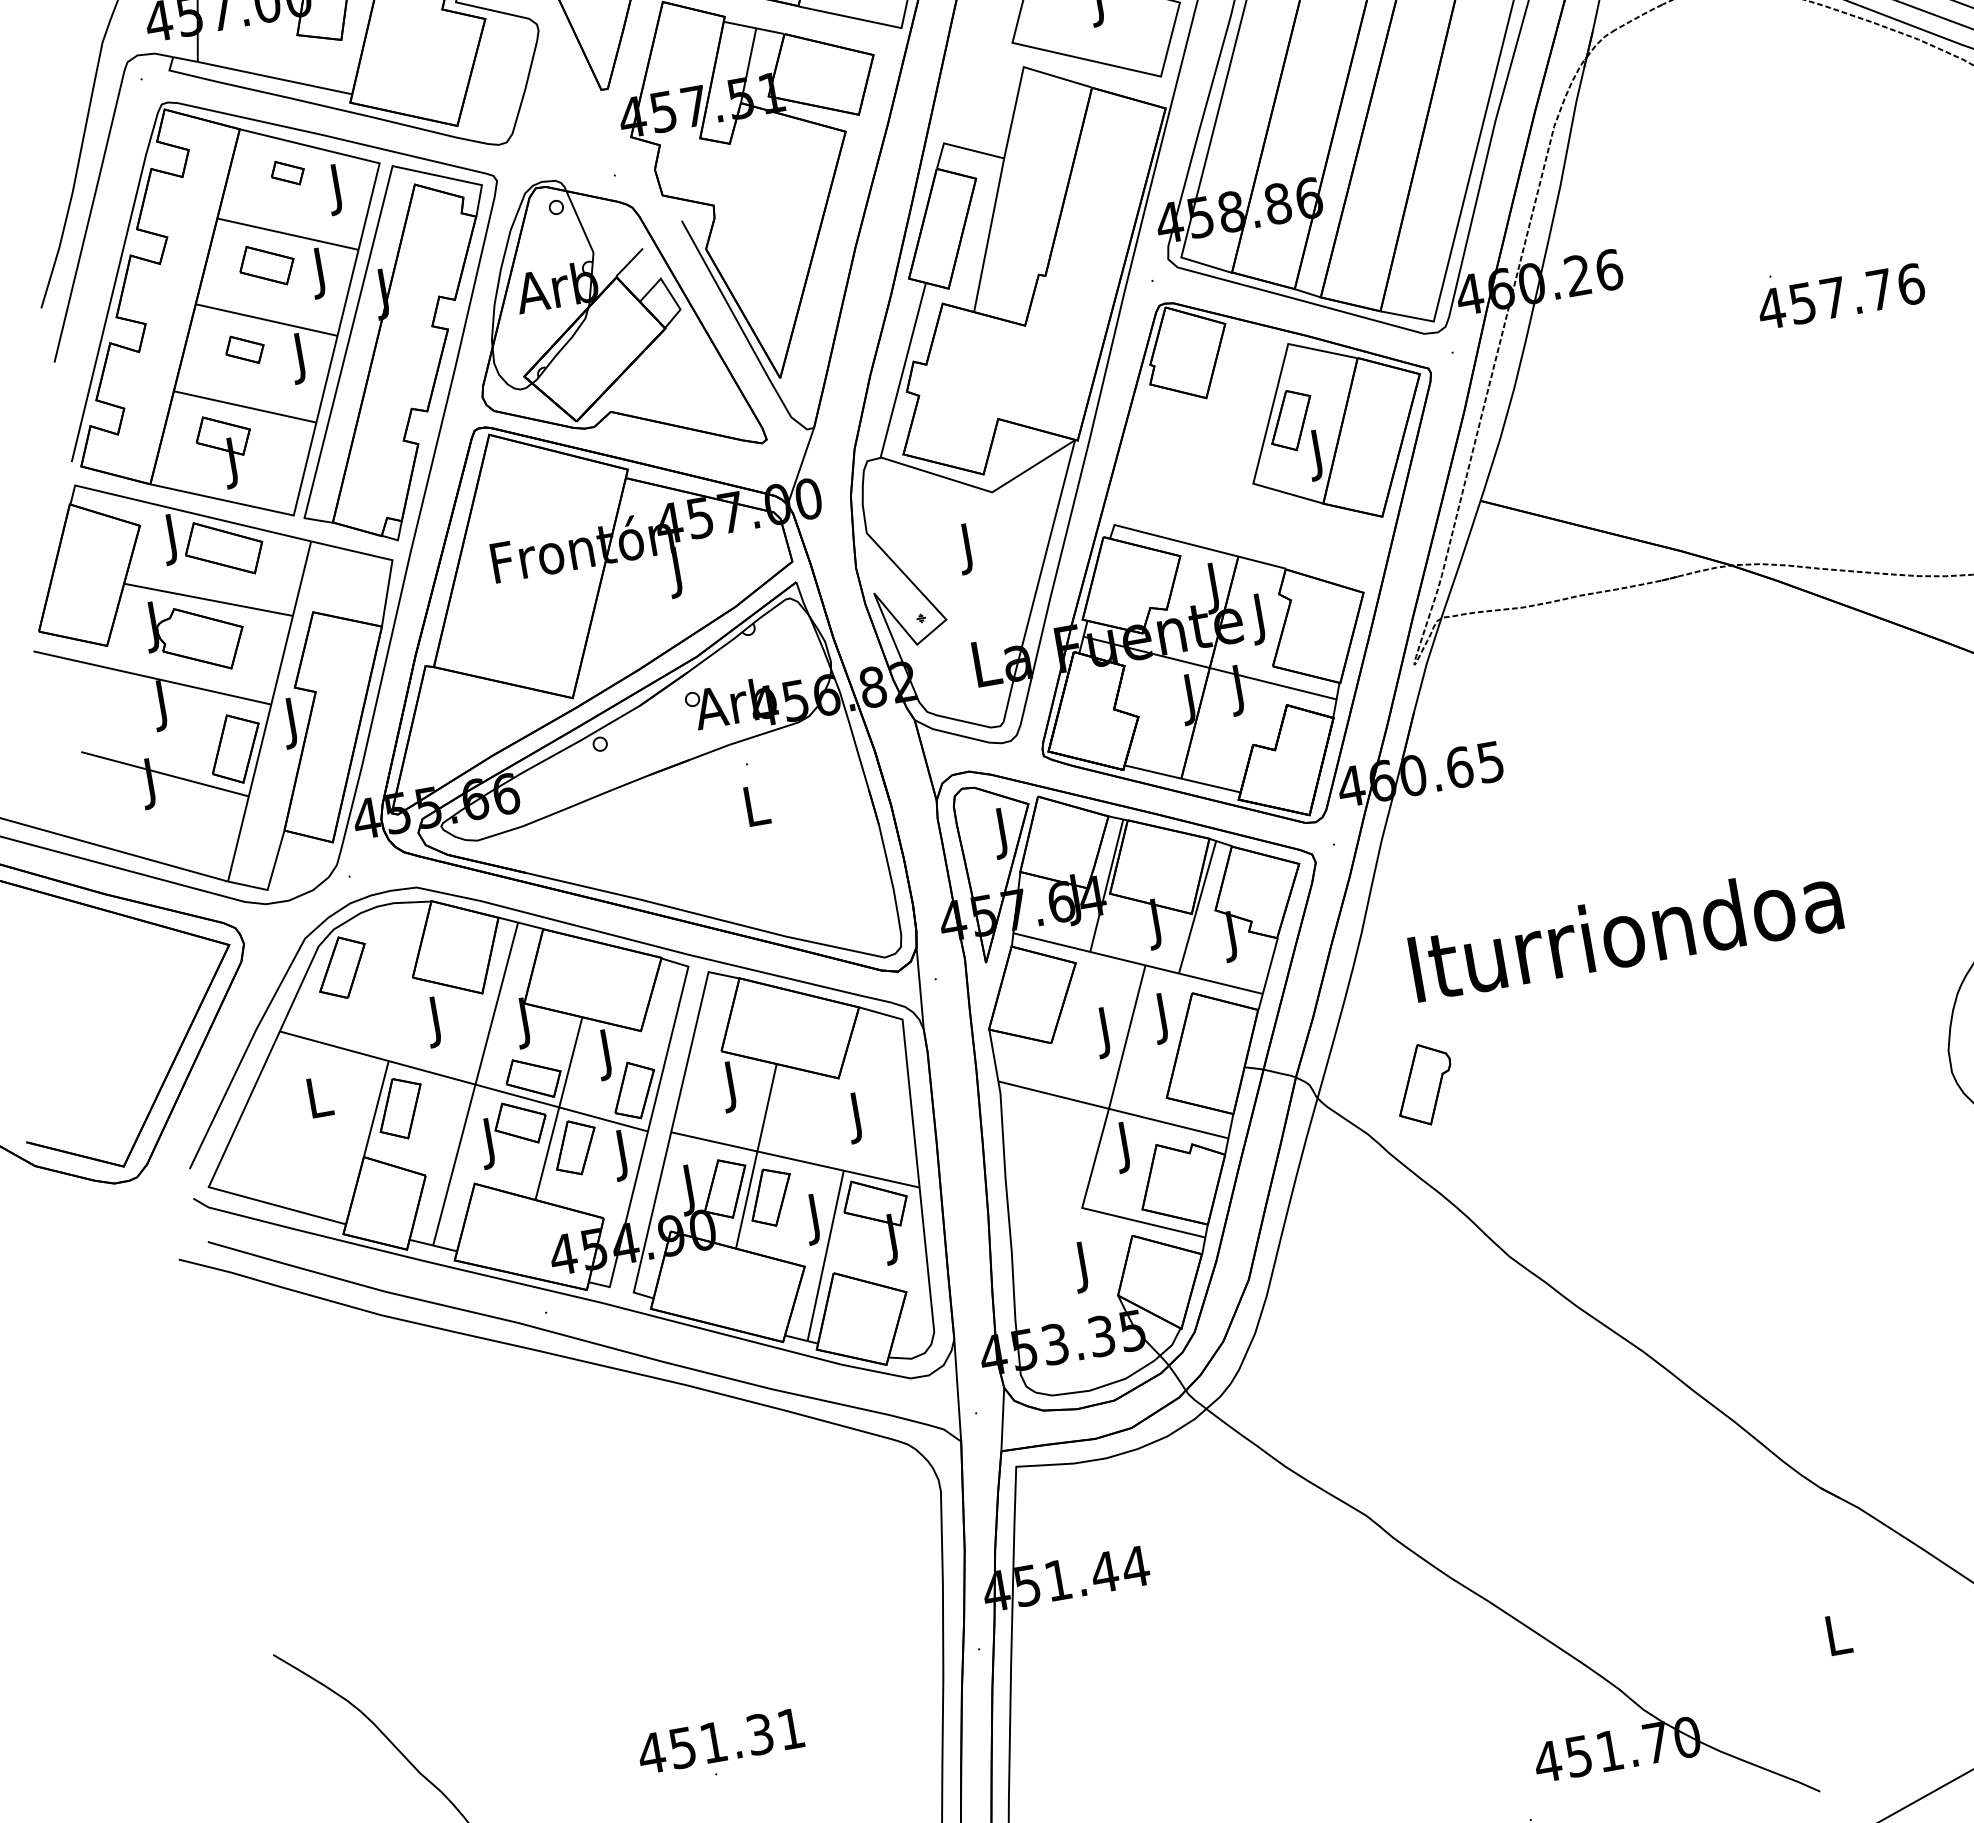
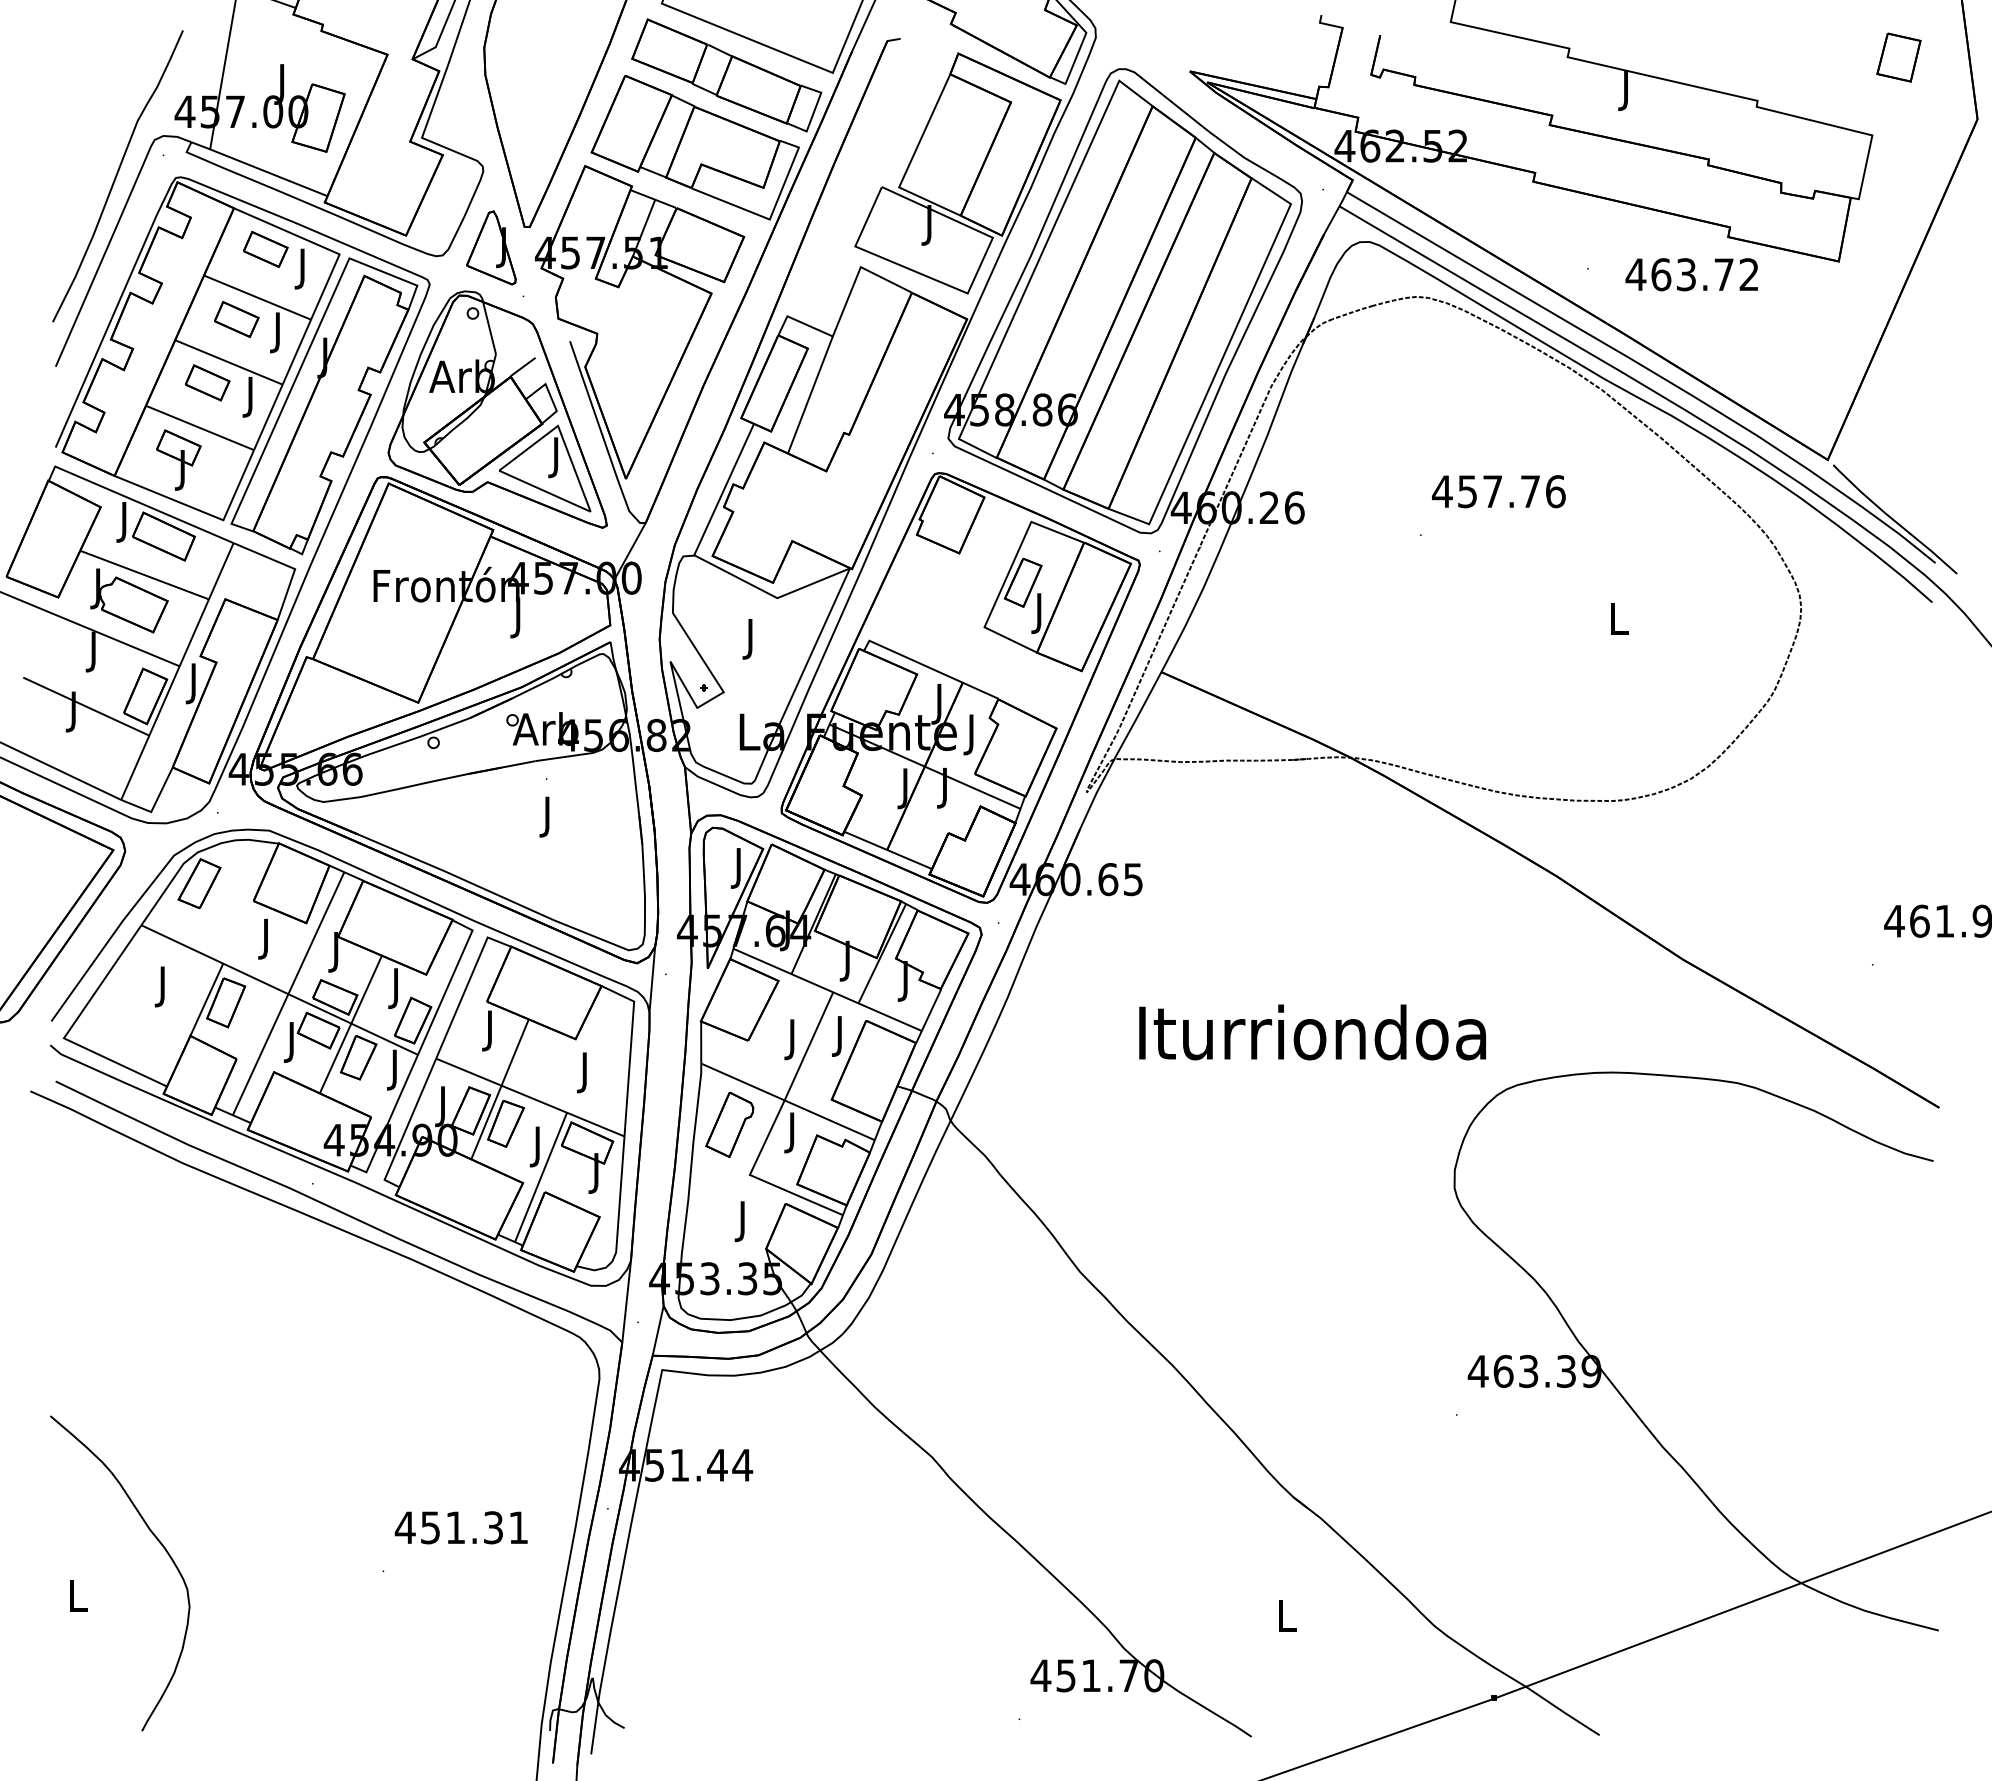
part: (565, 122) -> (491, 247), added
part: (287, 173) -> (265, 249), size x1.67
text: (1840, 296) -> (1498, 491), moved
part: (244, 349) -> (207, 382), size x1.43
part: (678, 382) -> (545, 468), added
text: (757, 810) -> (548, 816), L -> J
text: (1625, 932) -> (1312, 1032), moved
part: (1424, 1084) -> (729, 1124), moved
text: (320, 1102) -> (163, 986), L -> J
text: (719, 1741) -> (460, 1527), moved

